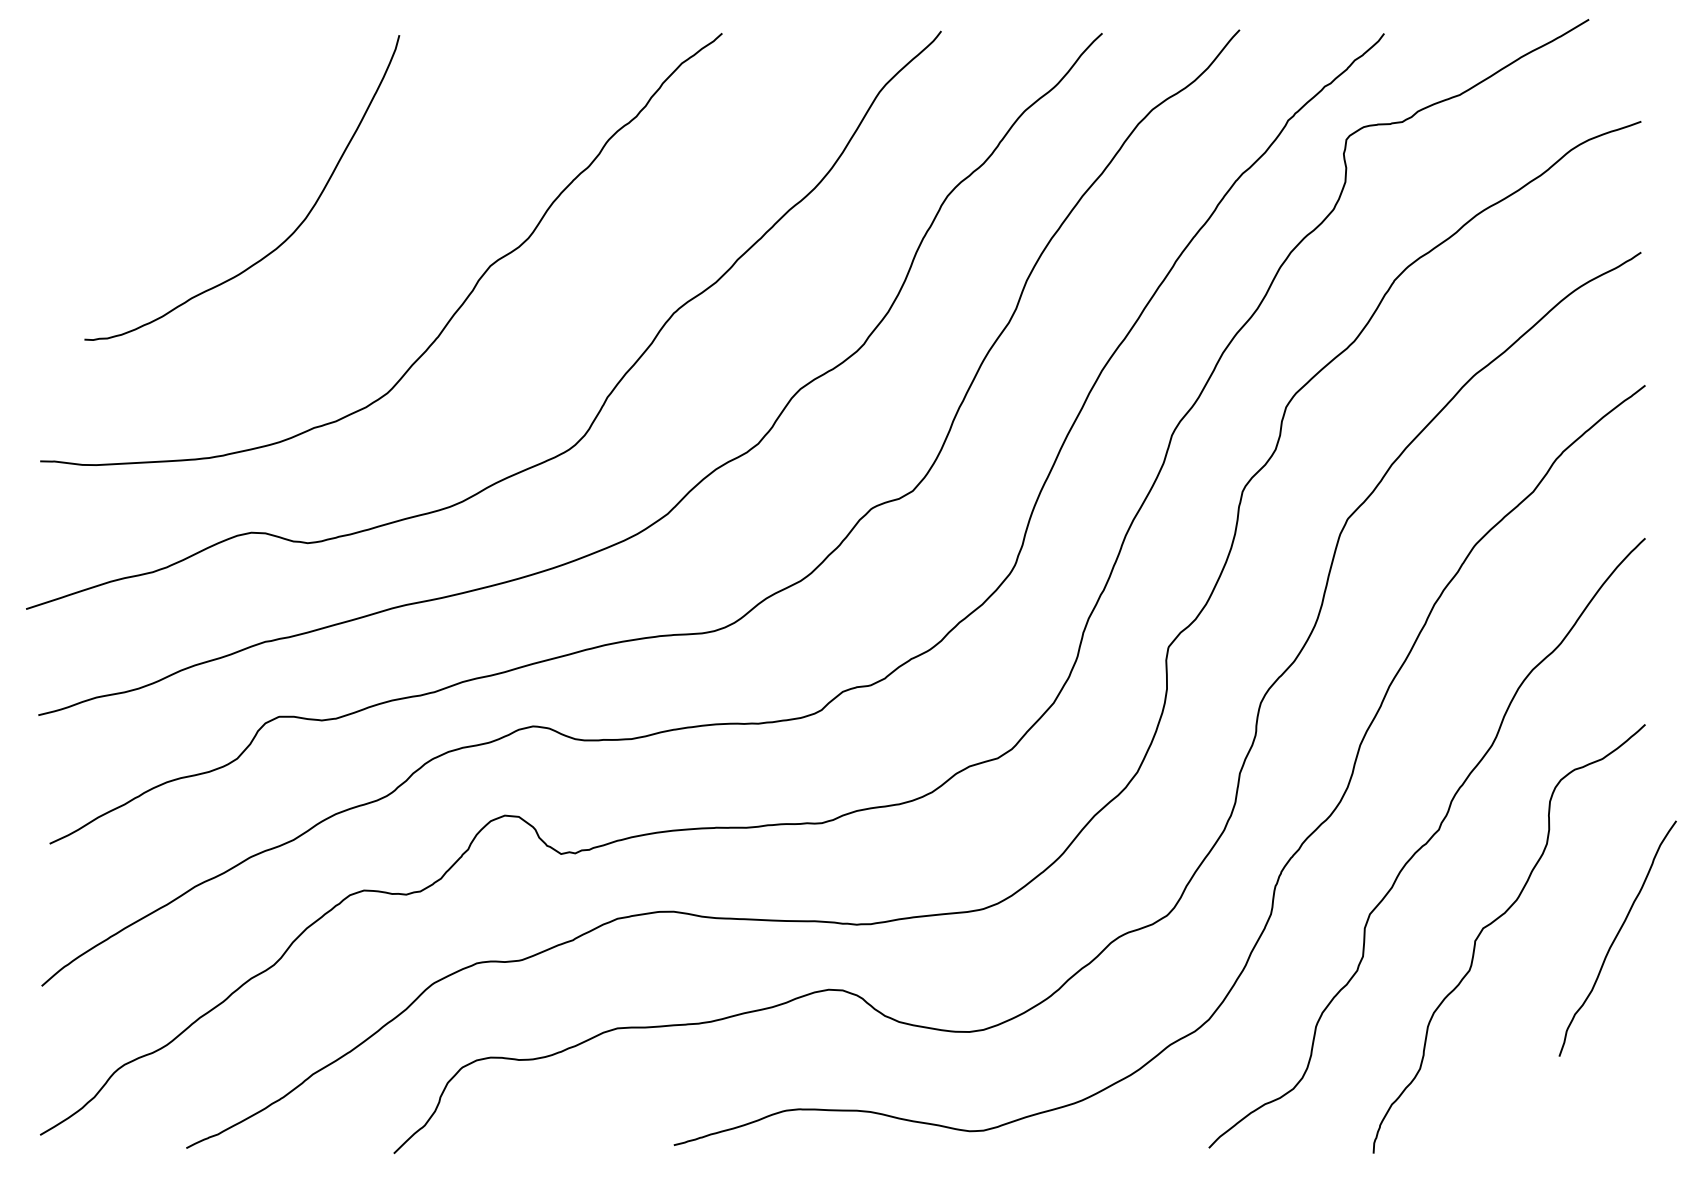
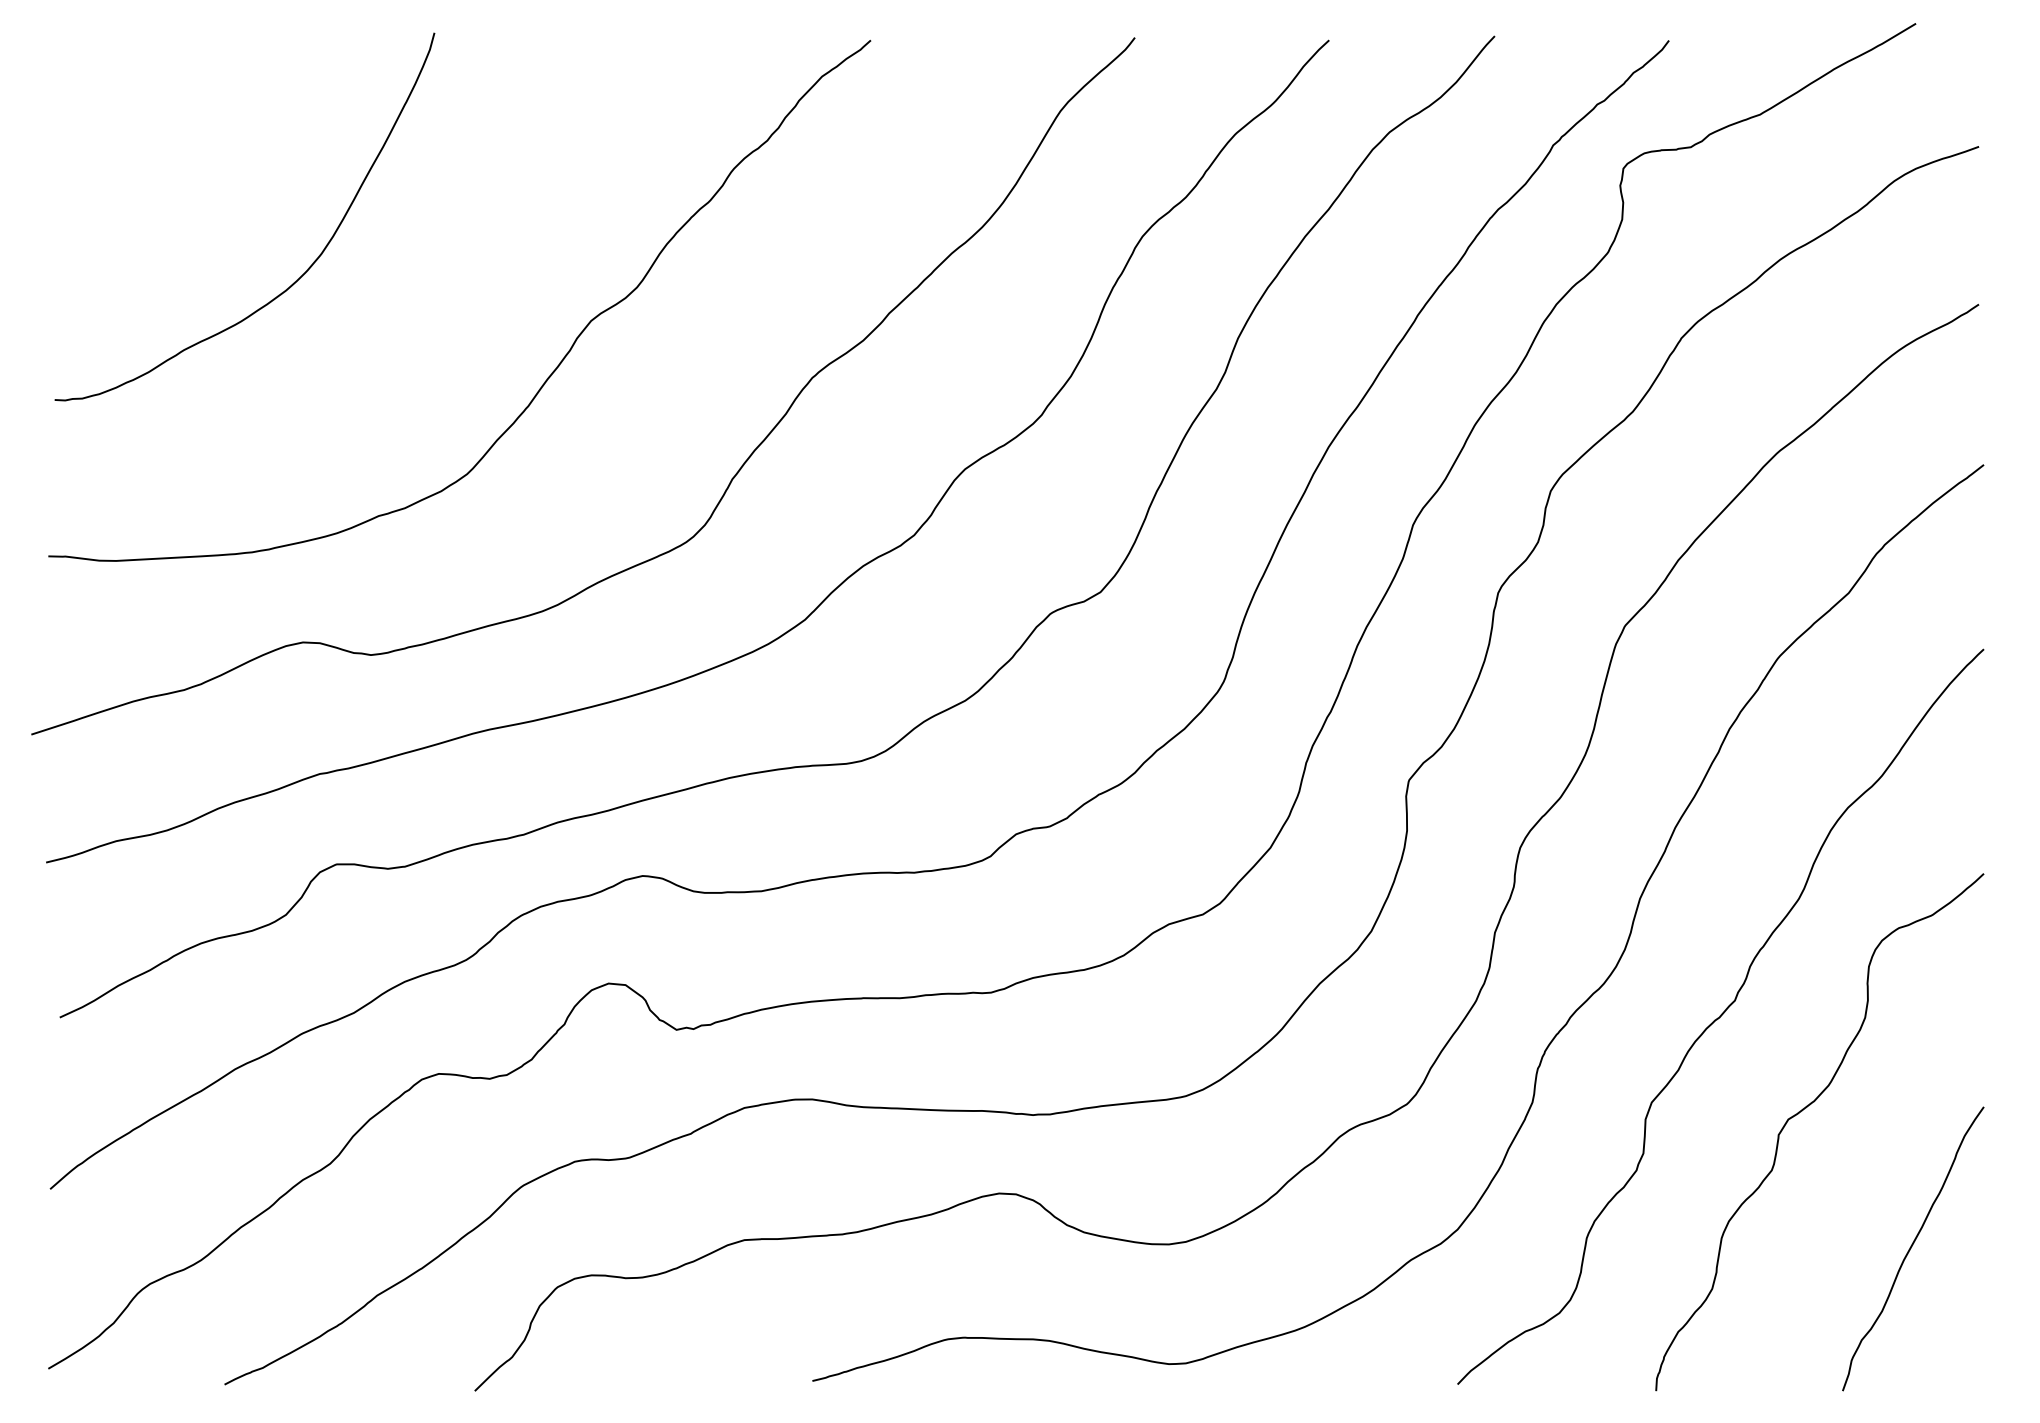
curve: (290, 234) -> (303, 273), moved
curve: (1616, 938) -> (1911, 1248), moved

